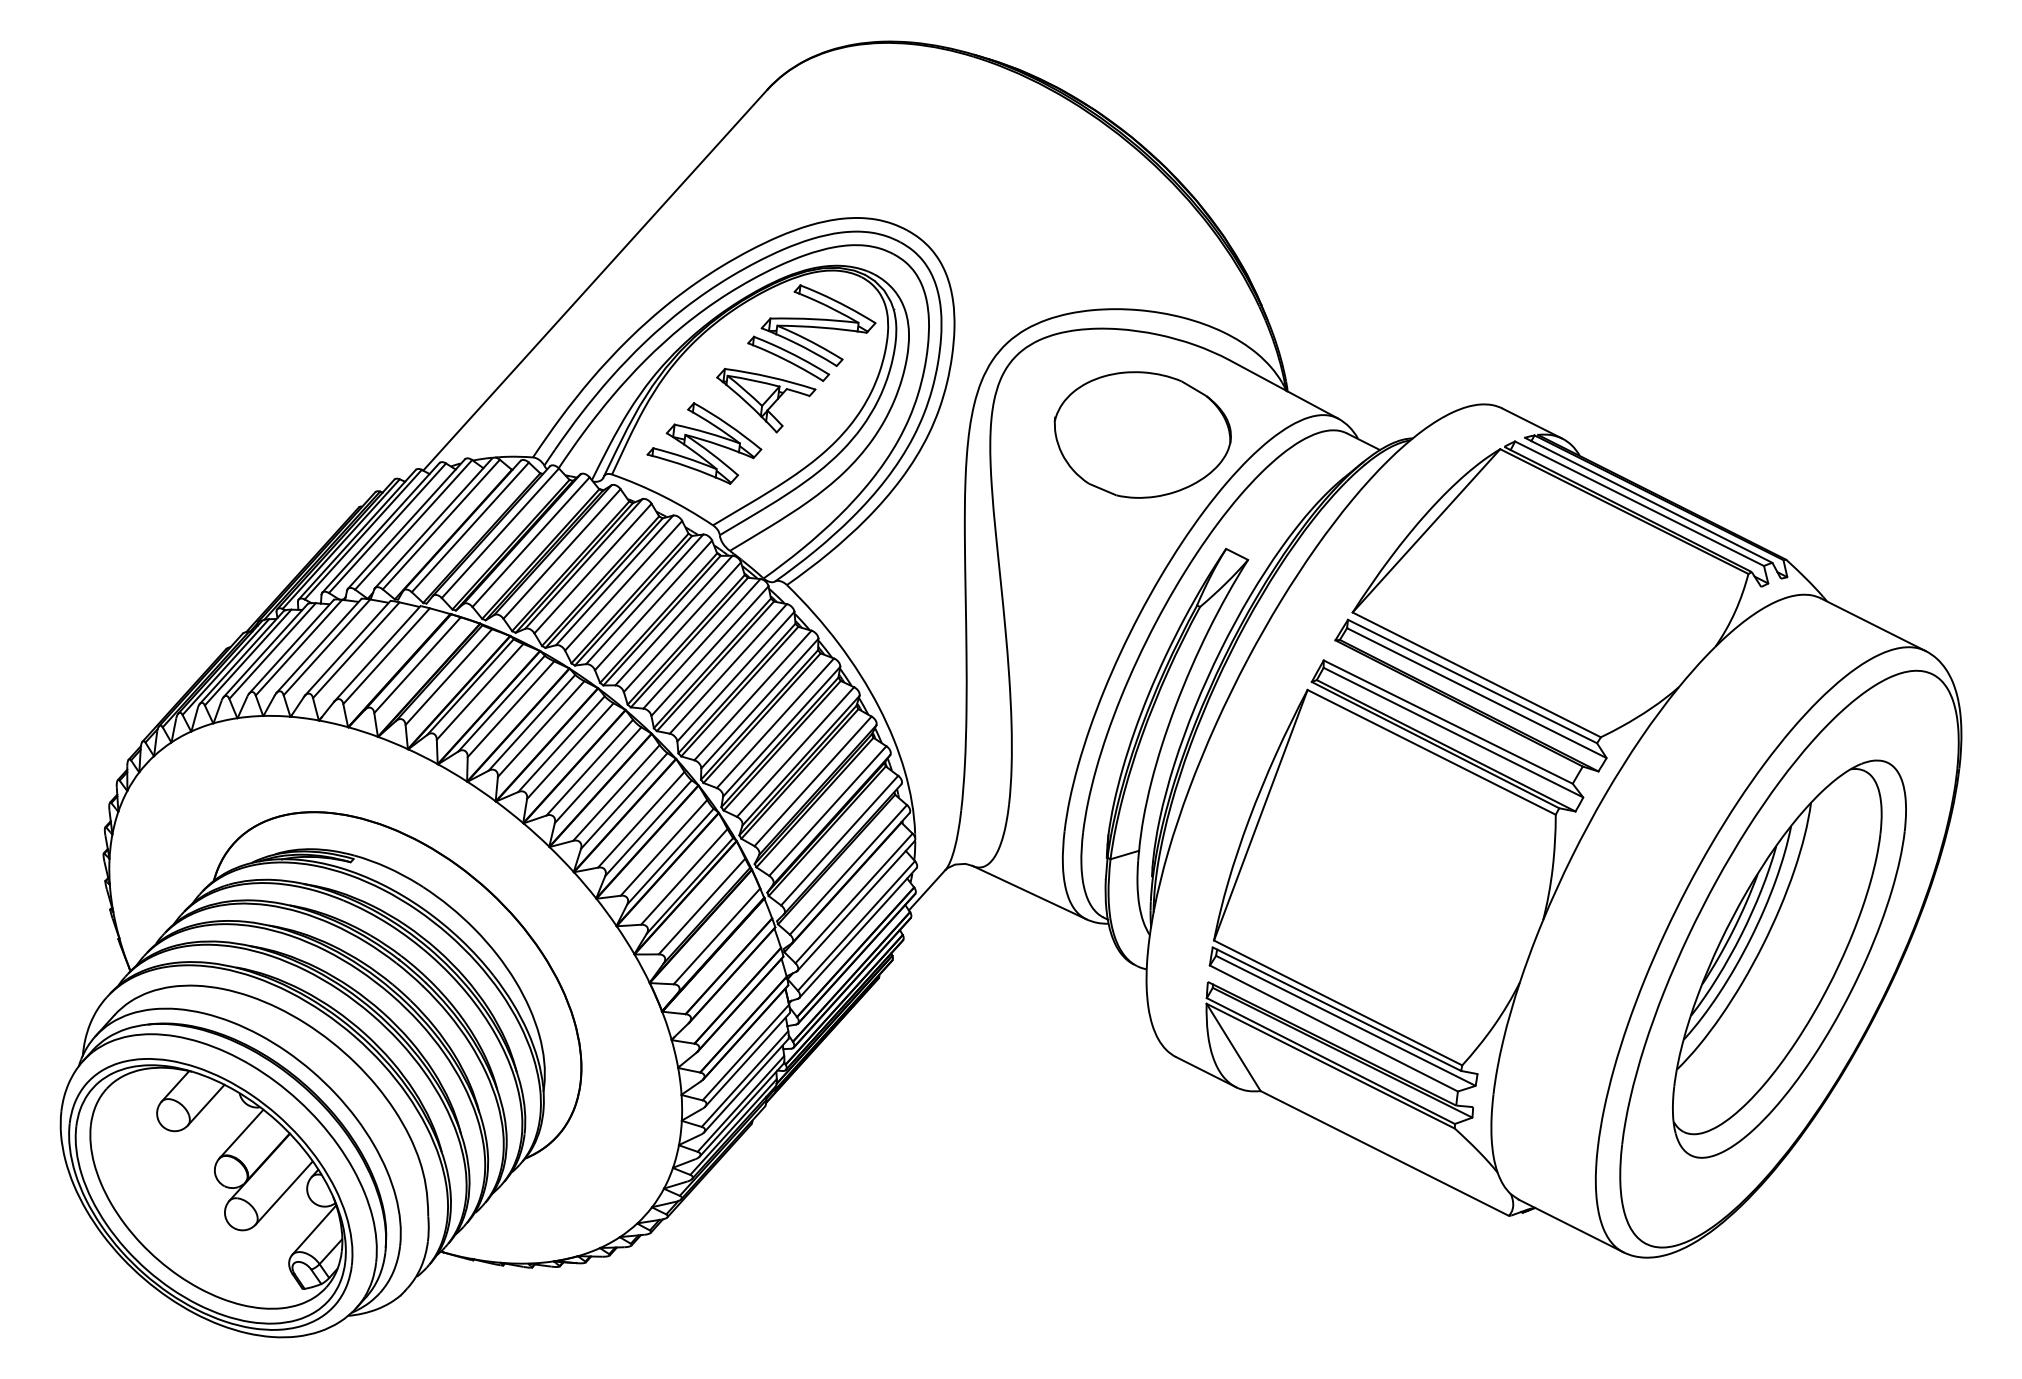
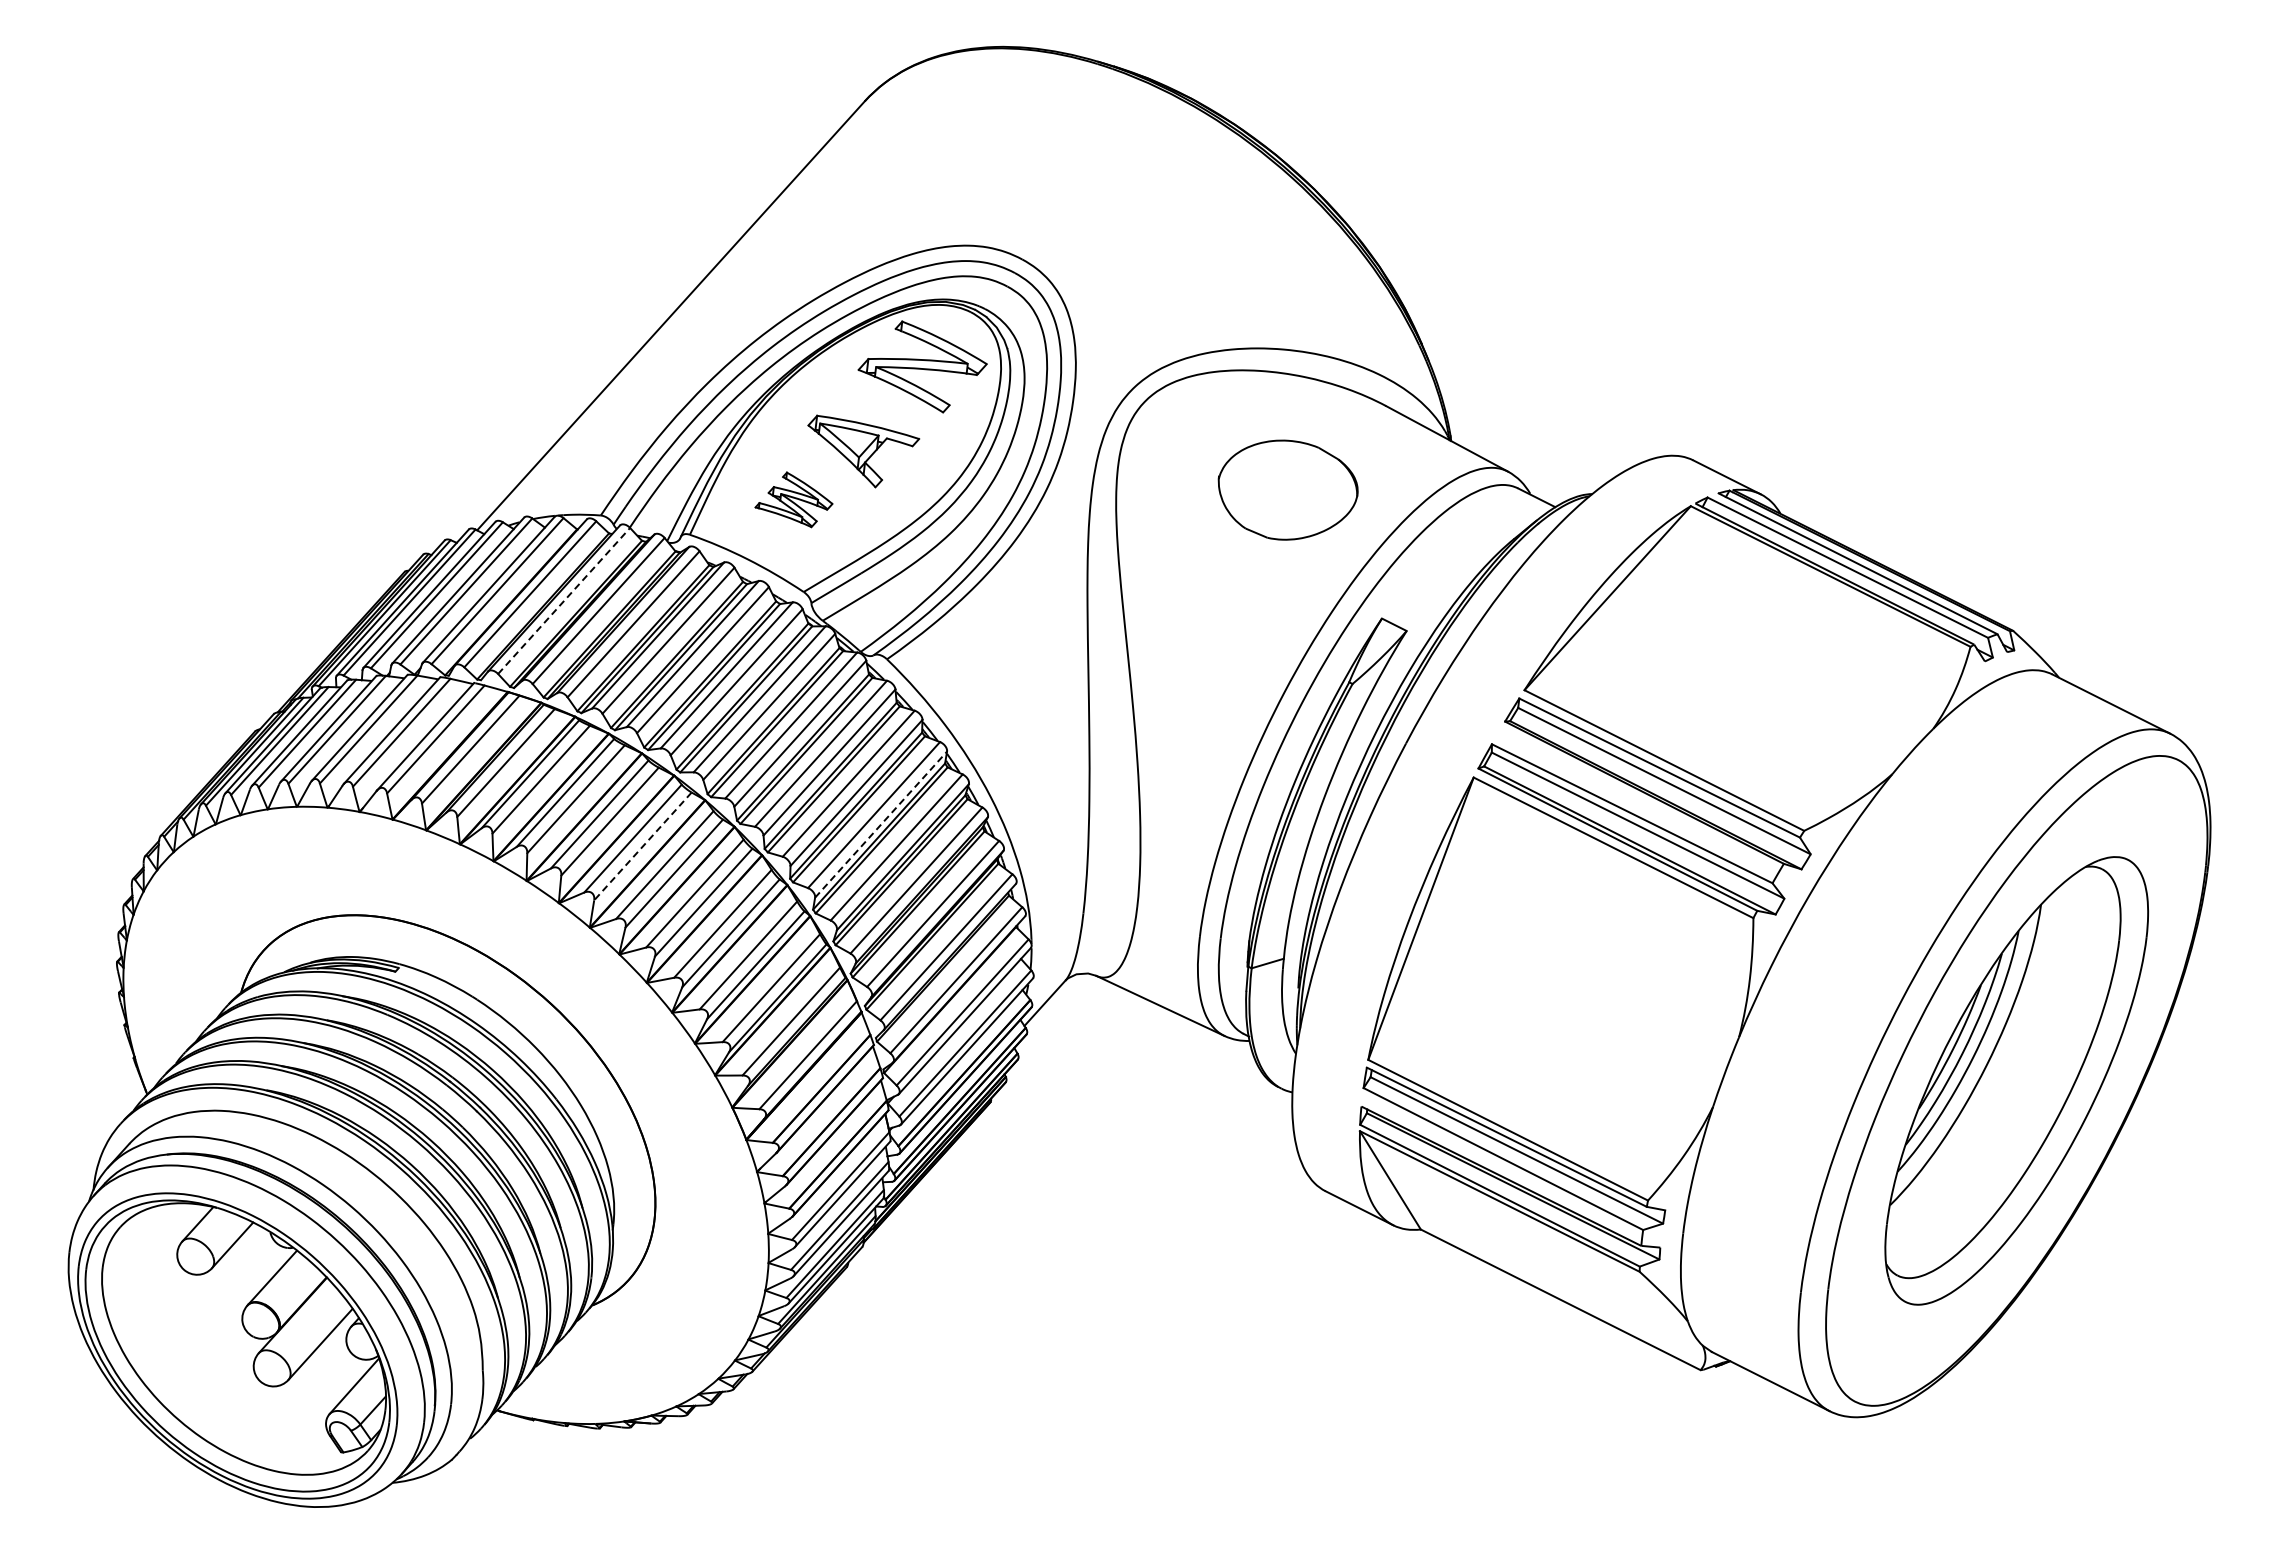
part: (788, 358) -> (888, 404), removed
part: (1143, 434) -> (1288, 489), size x0.7
part: (703, 443) -> (793, 499), size x0.6
line: (500, 532) -> (564, 600), solid -> dashed
line: (782, 731) -> (881, 824), solid -> dashed
line: (569, 751) -> (642, 846), solid -> dashed

